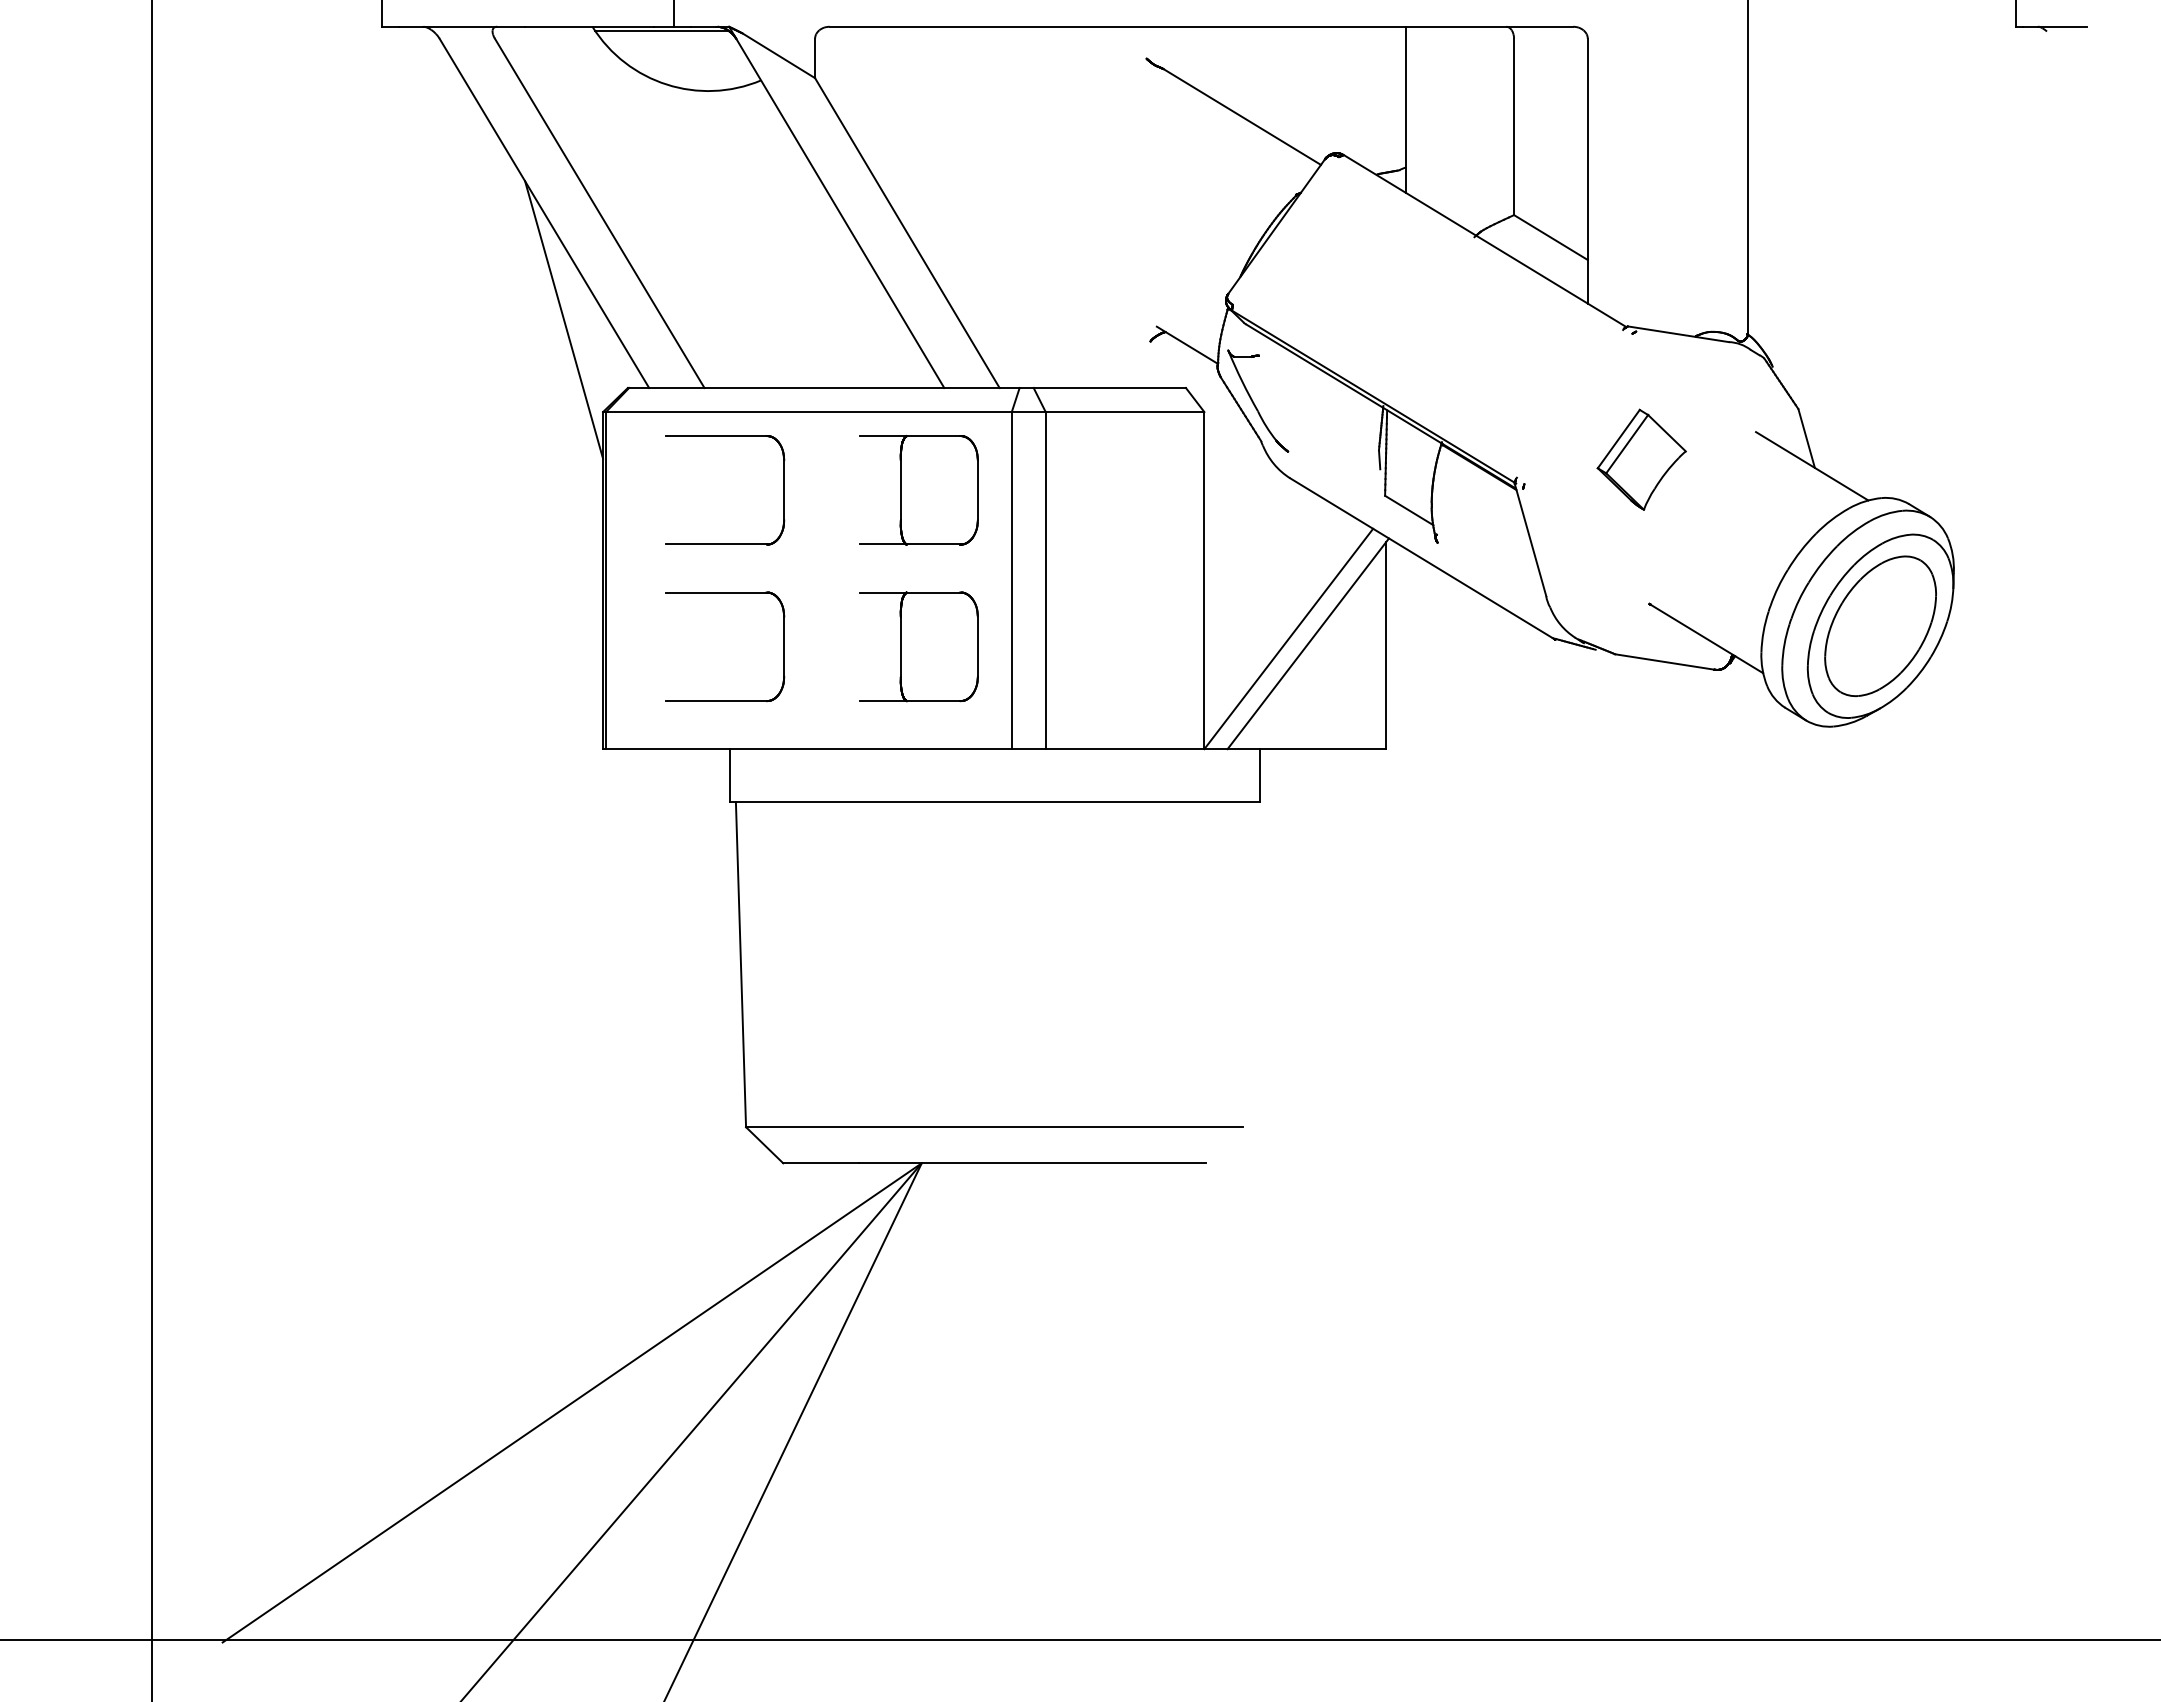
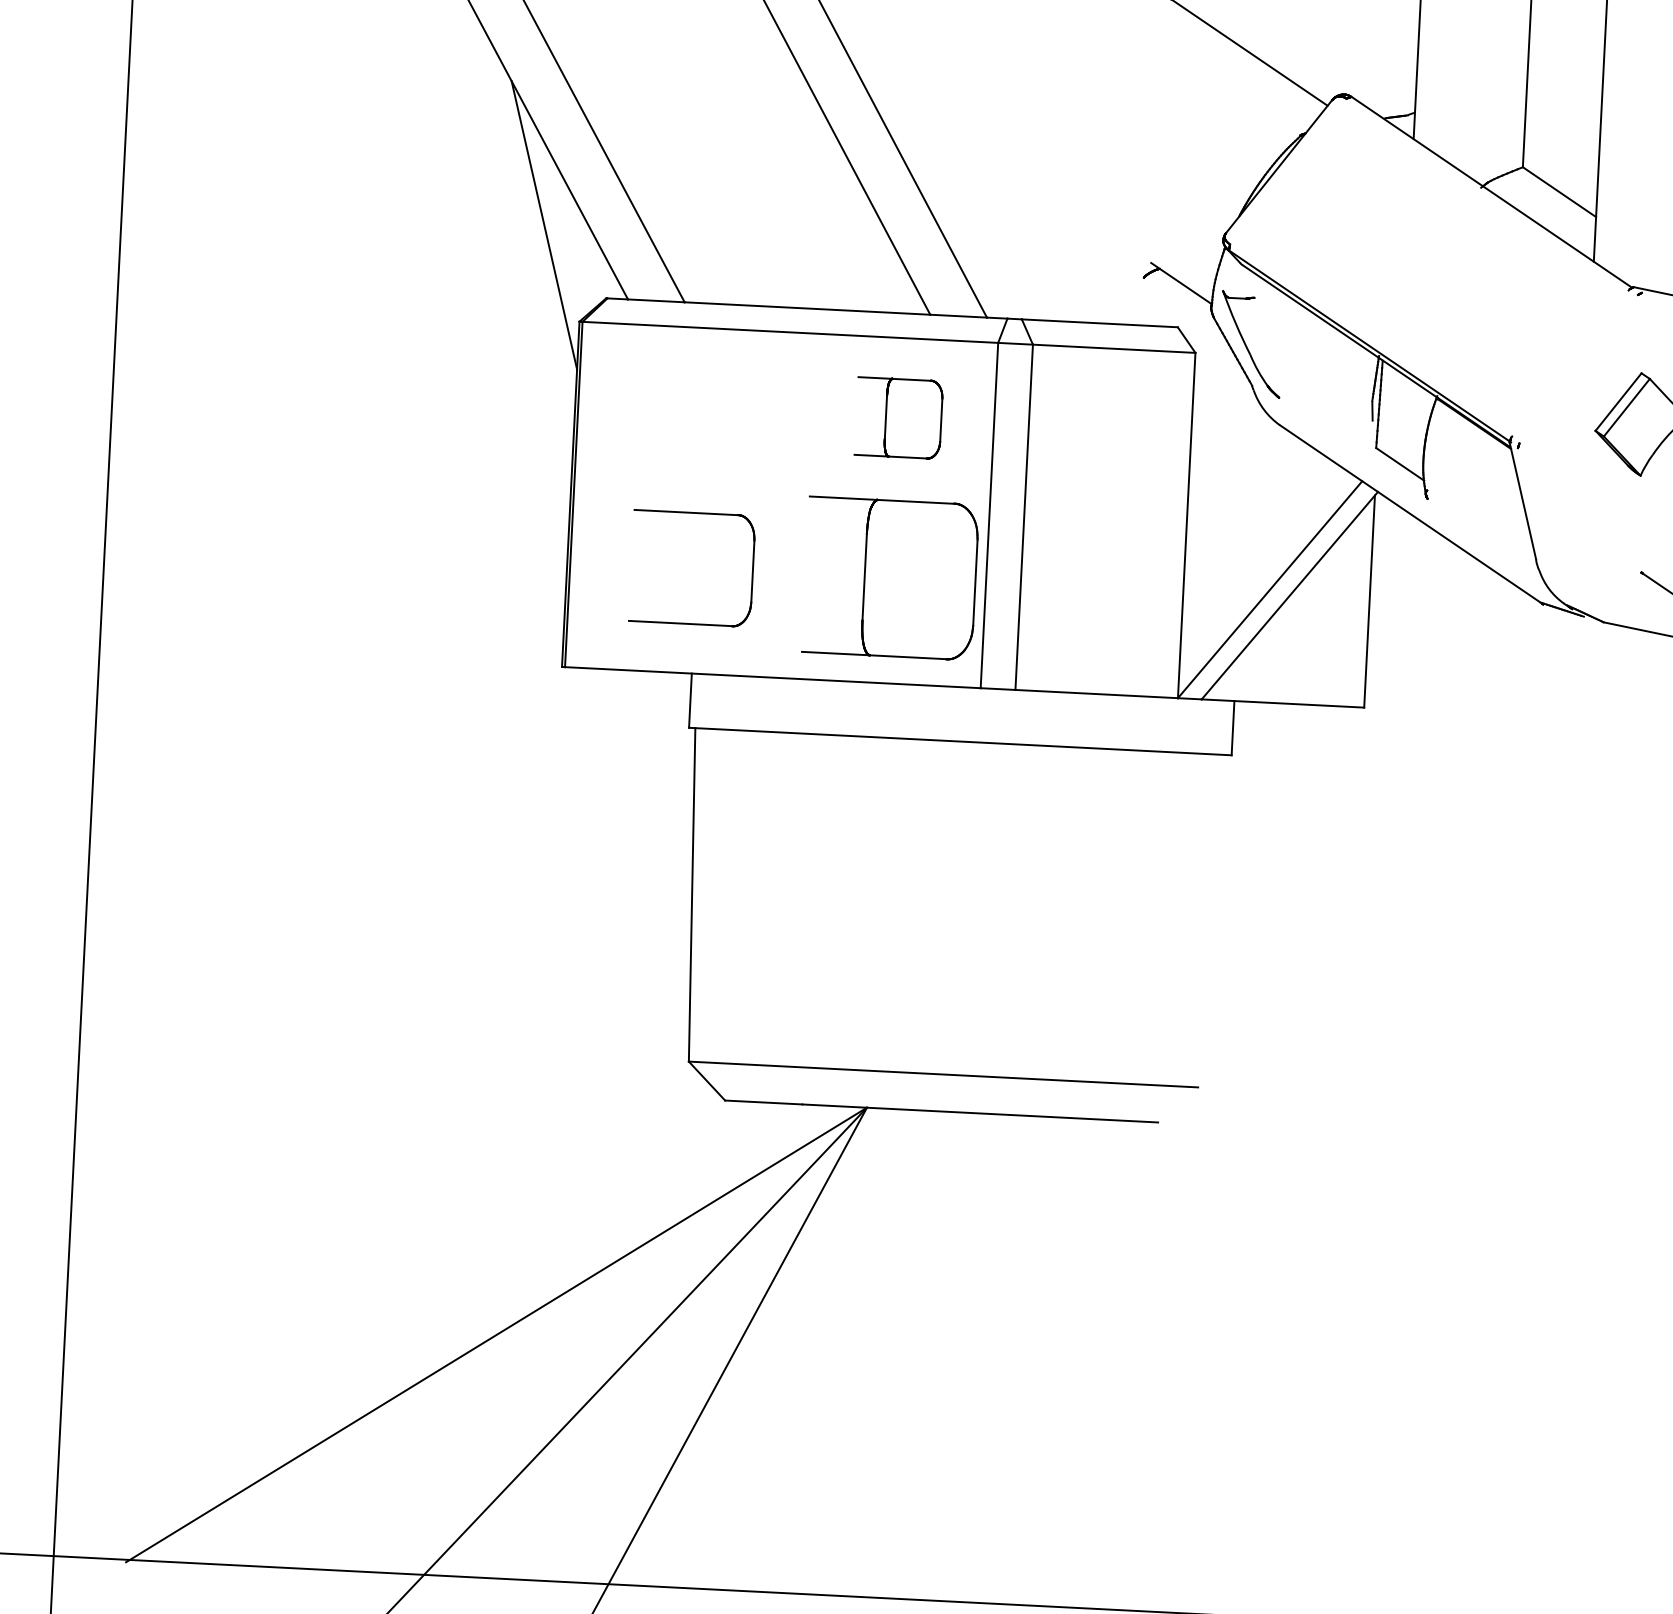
part: (918, 489) -> (898, 417), size x0.7
part: (725, 543) -> (698, 462), removed
part: (918, 646) -> (890, 578), size x1.4

